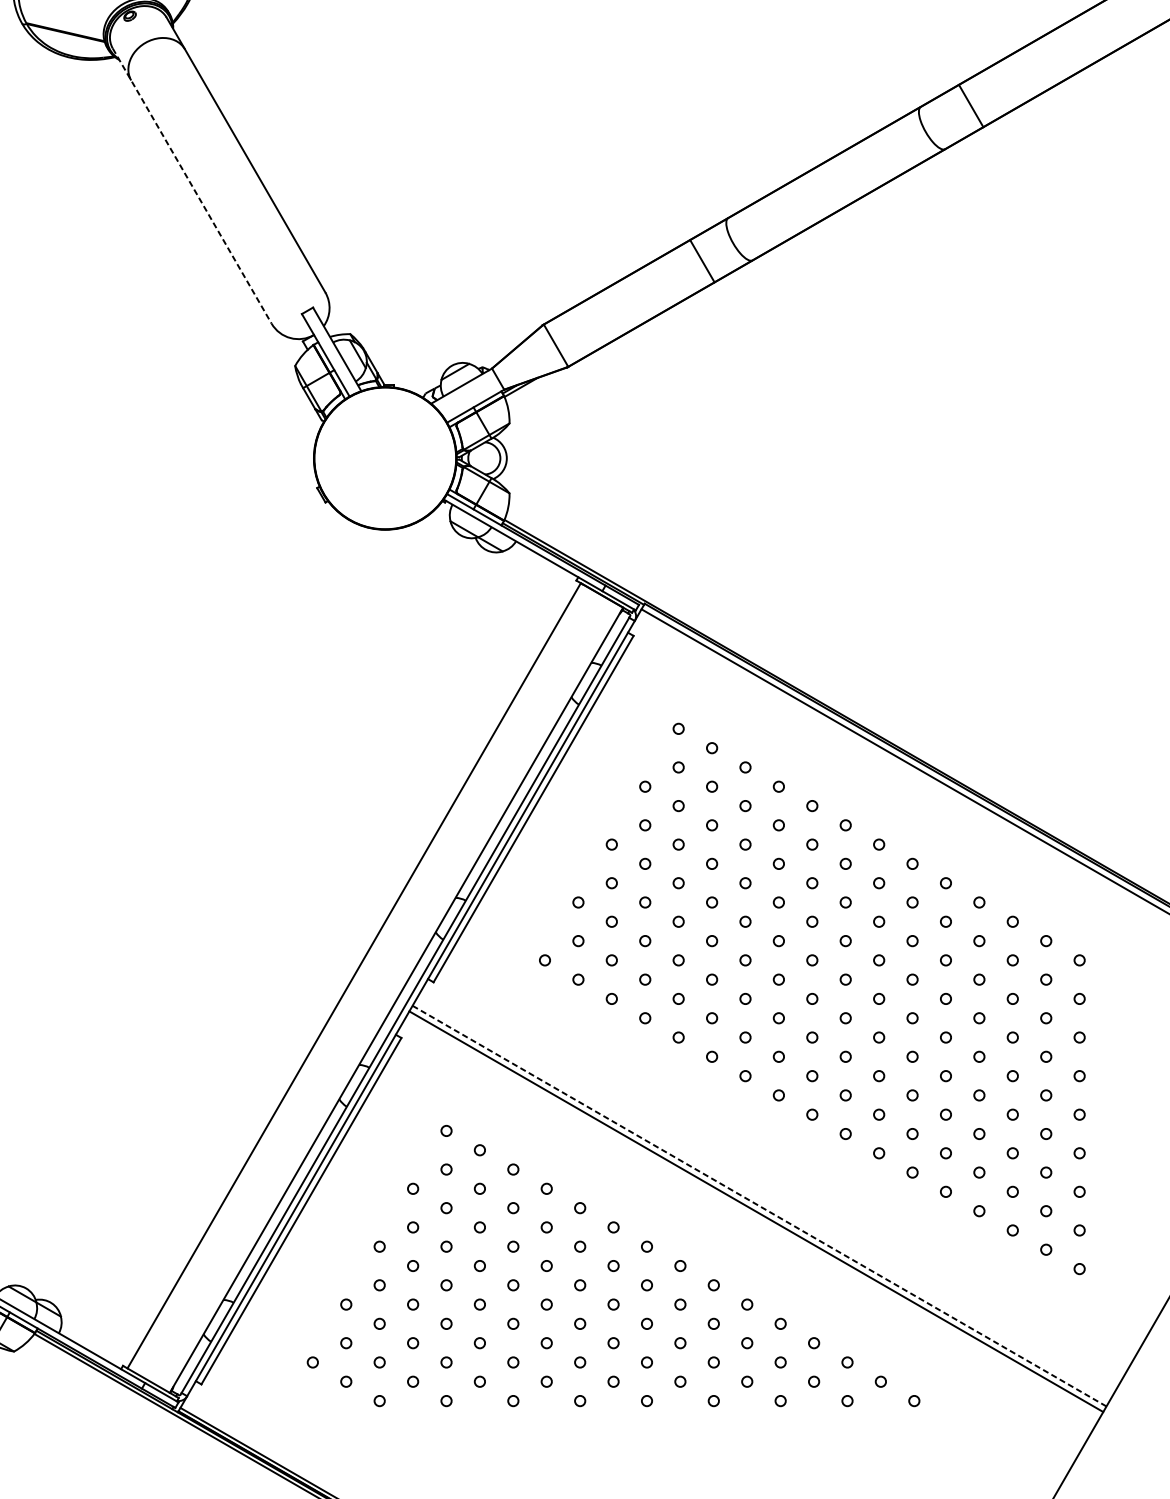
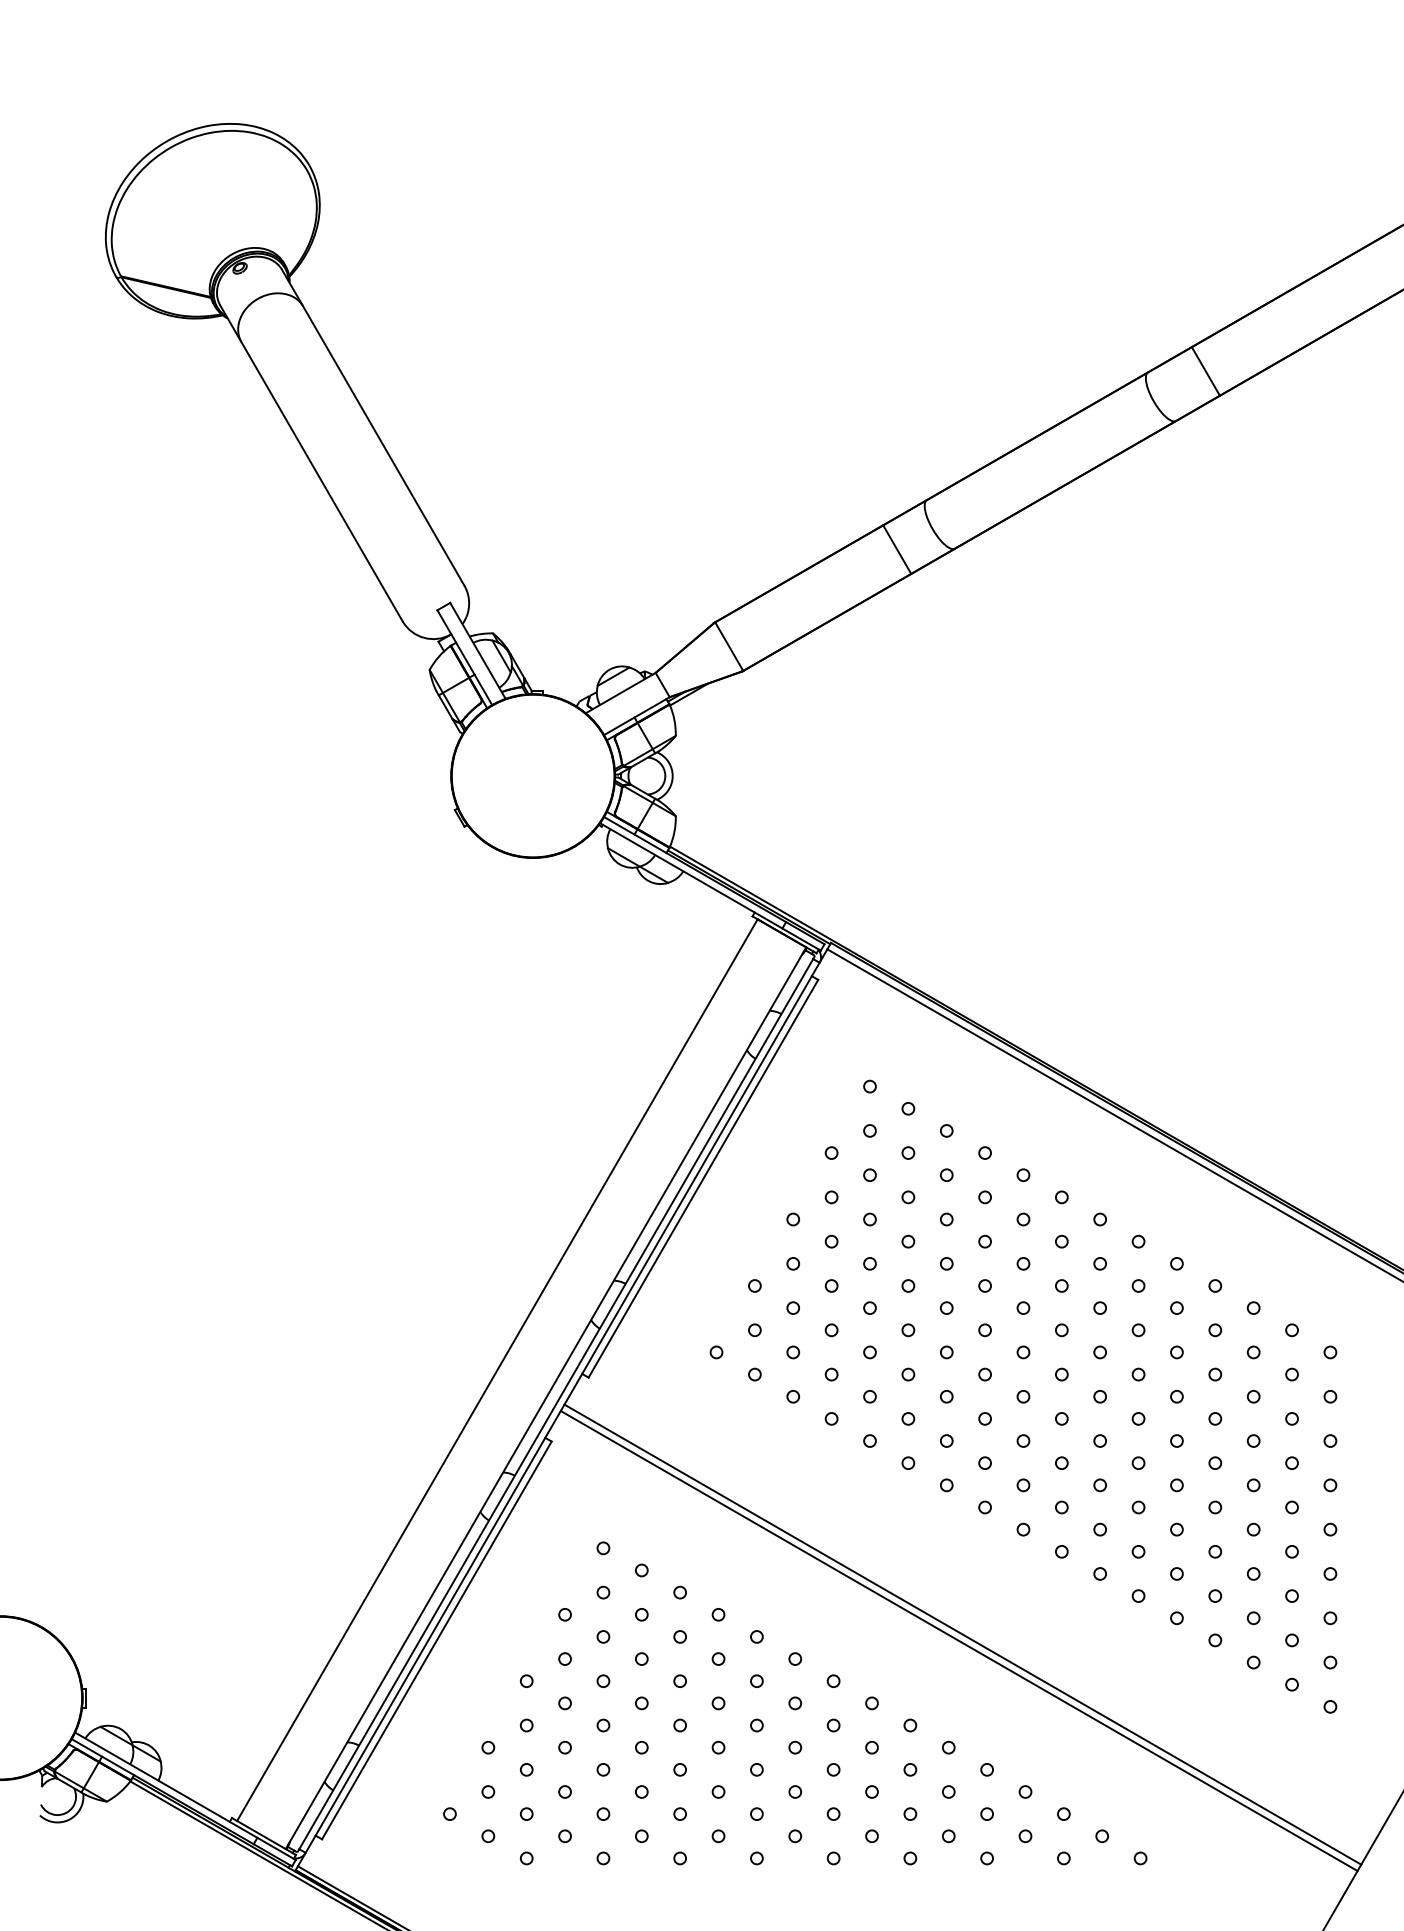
line: (192, 186) -> (311, 463), dashed -> solid
line: (760, 1206) -> (963, 1634), dashed -> solid

